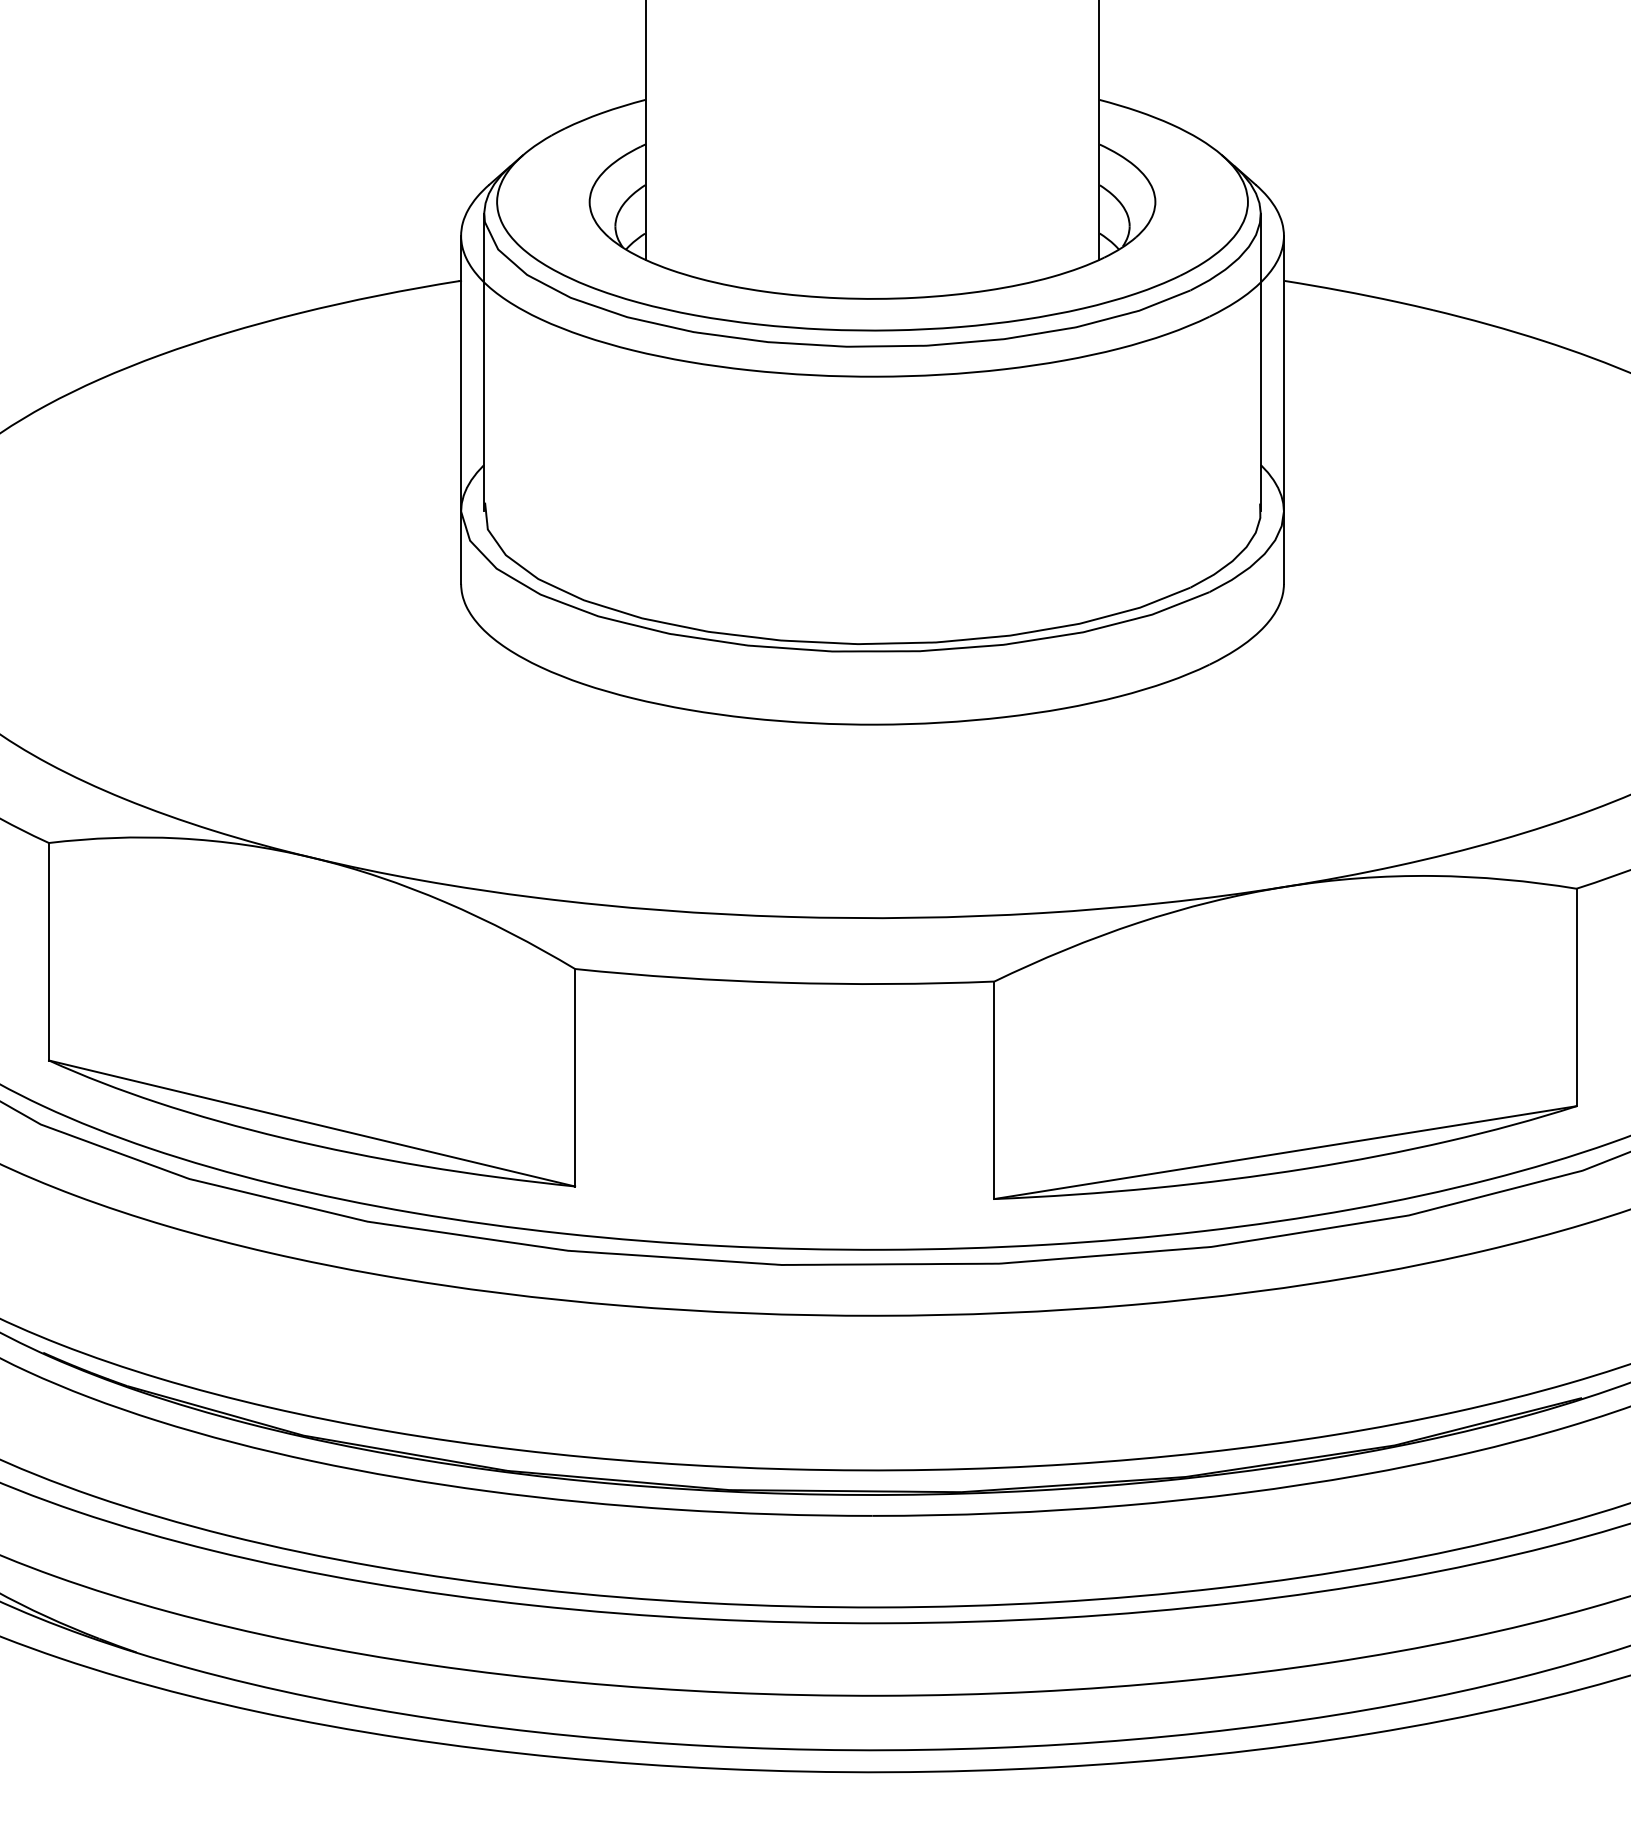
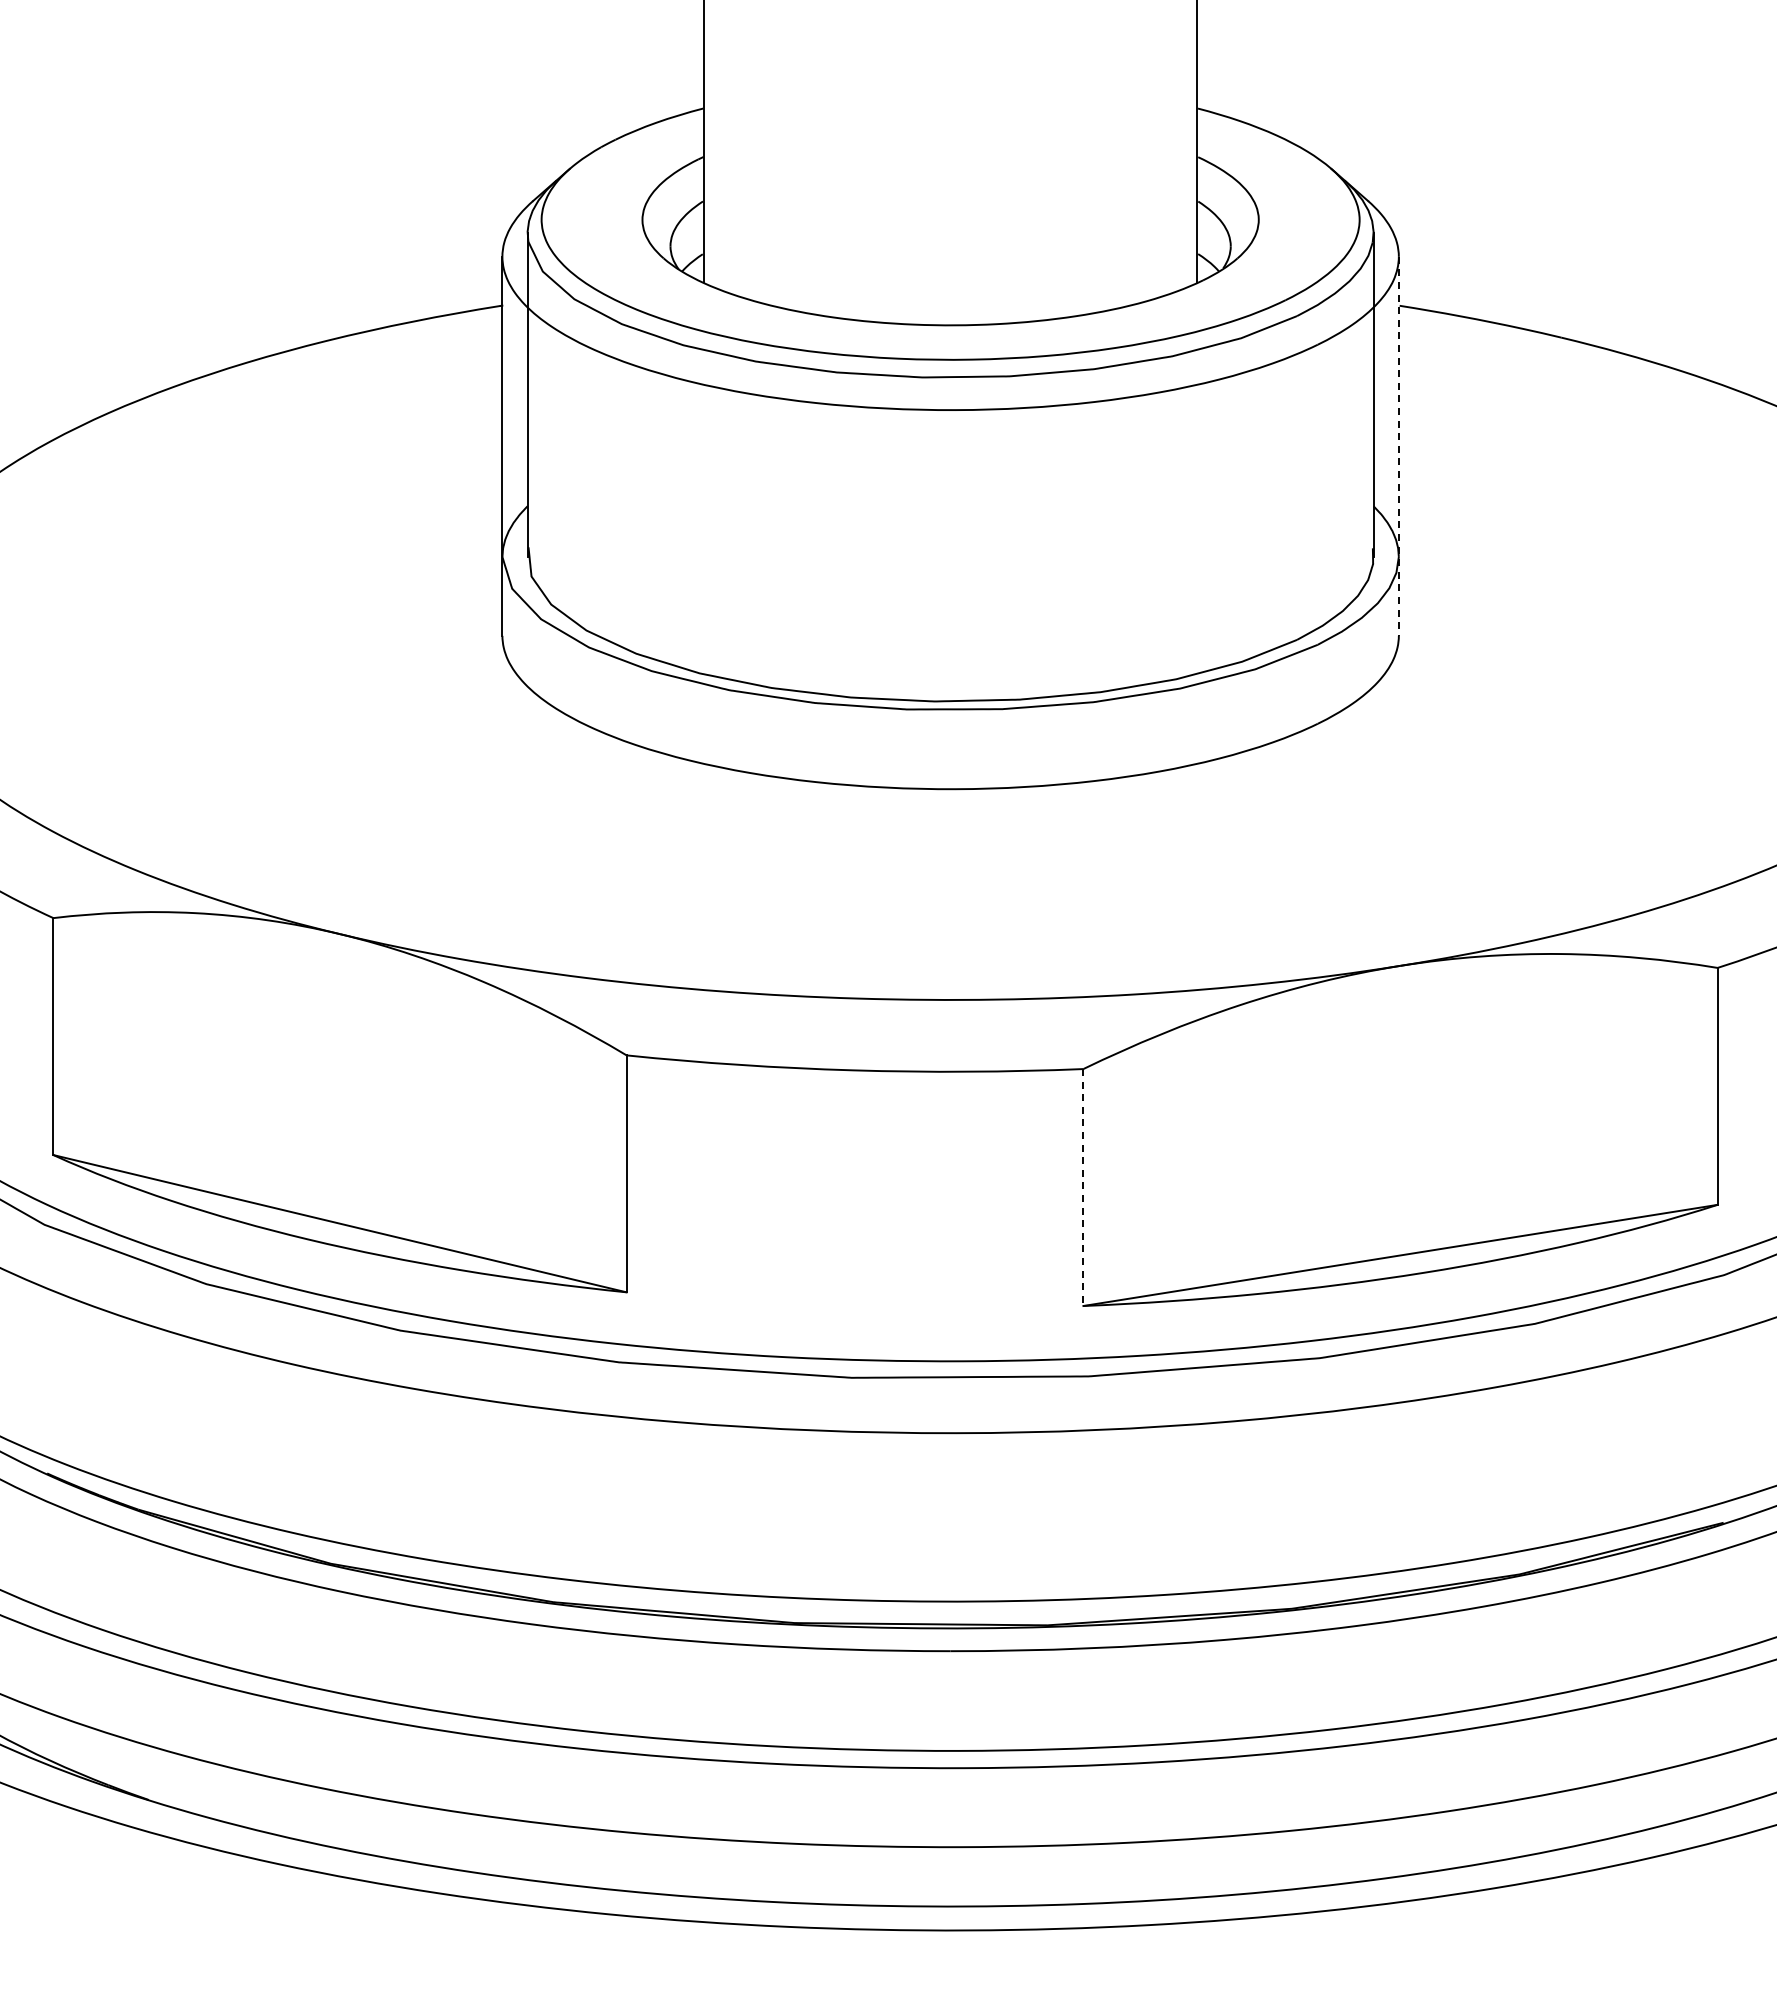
line: (1283, 410) -> (1398, 446), solid -> dashed
line: (994, 1091) -> (1083, 1188), solid -> dashed

